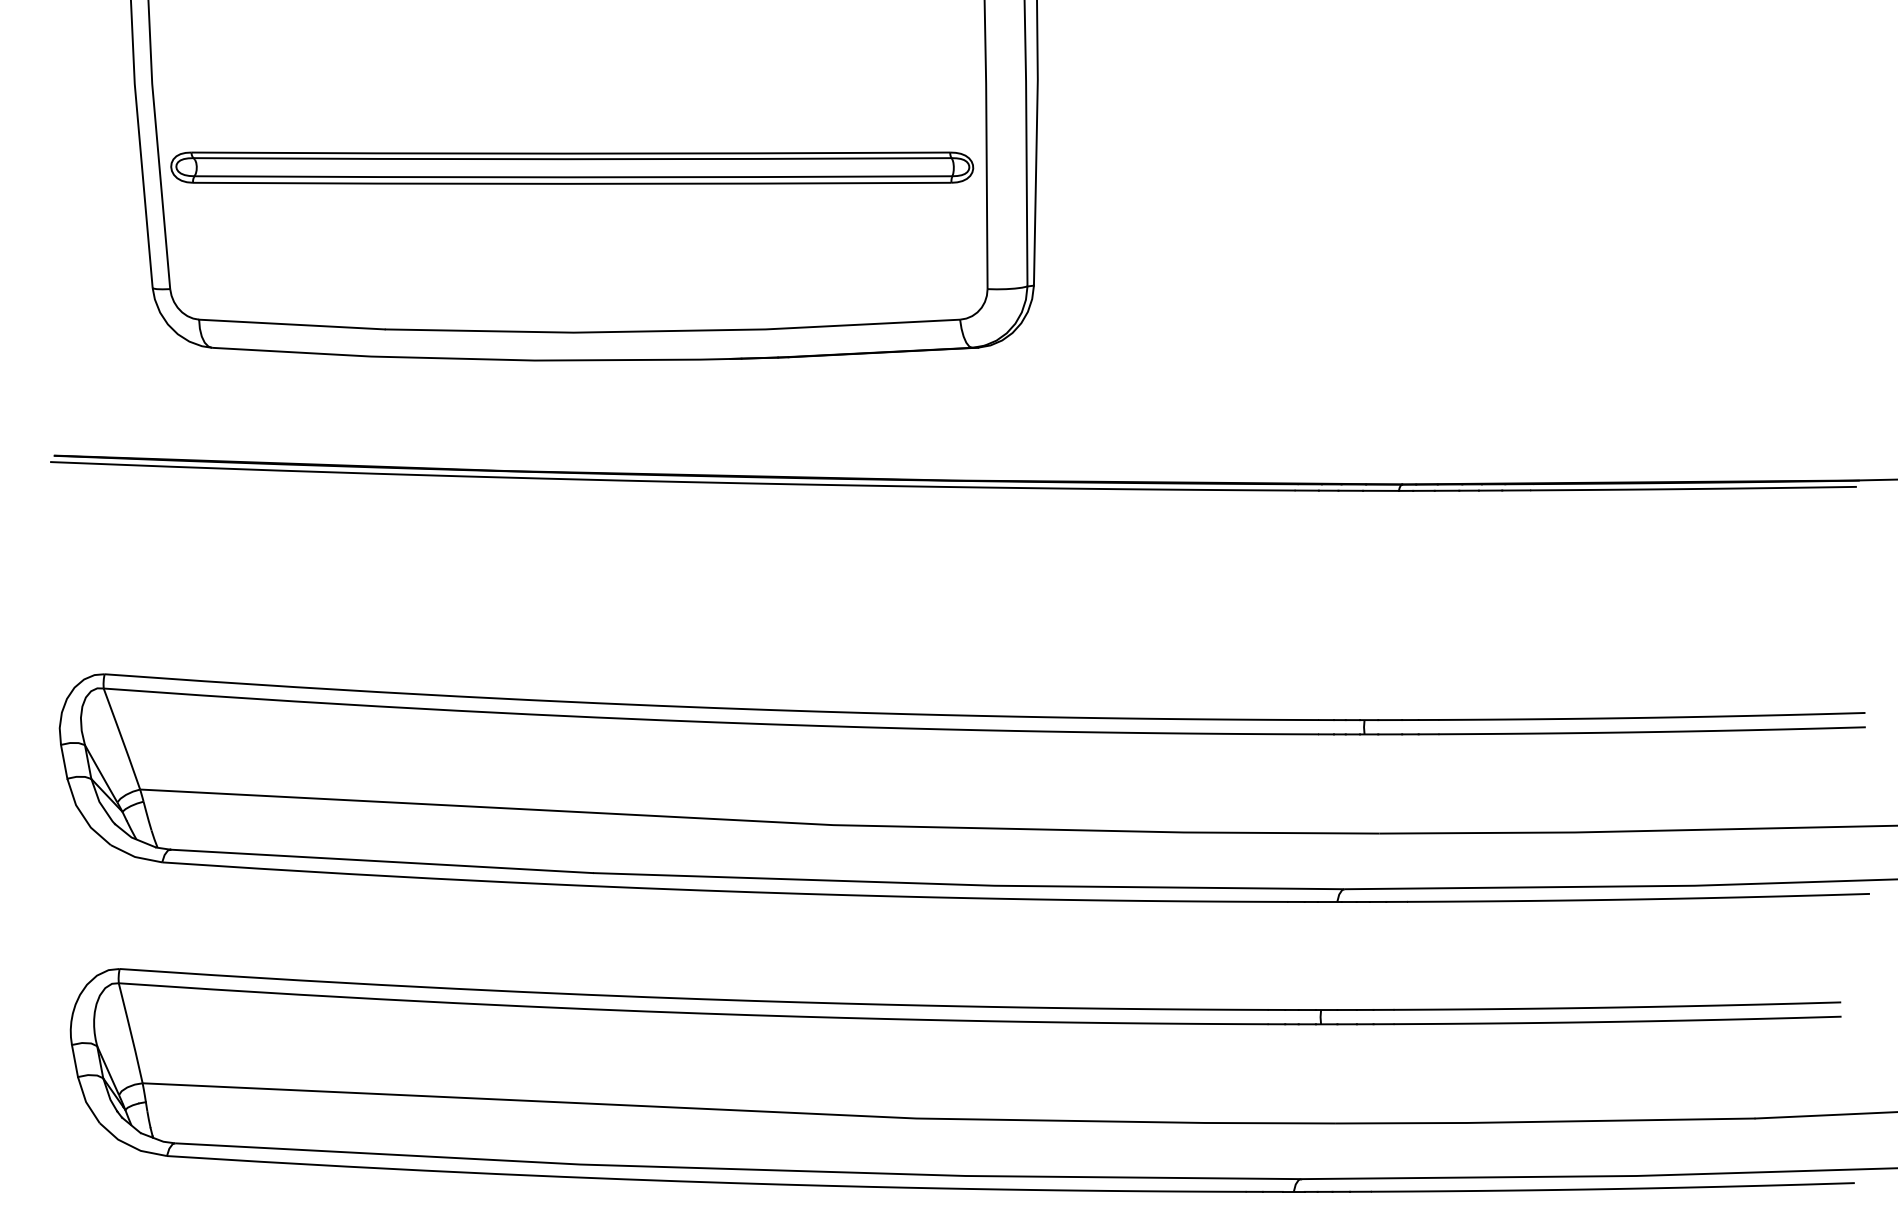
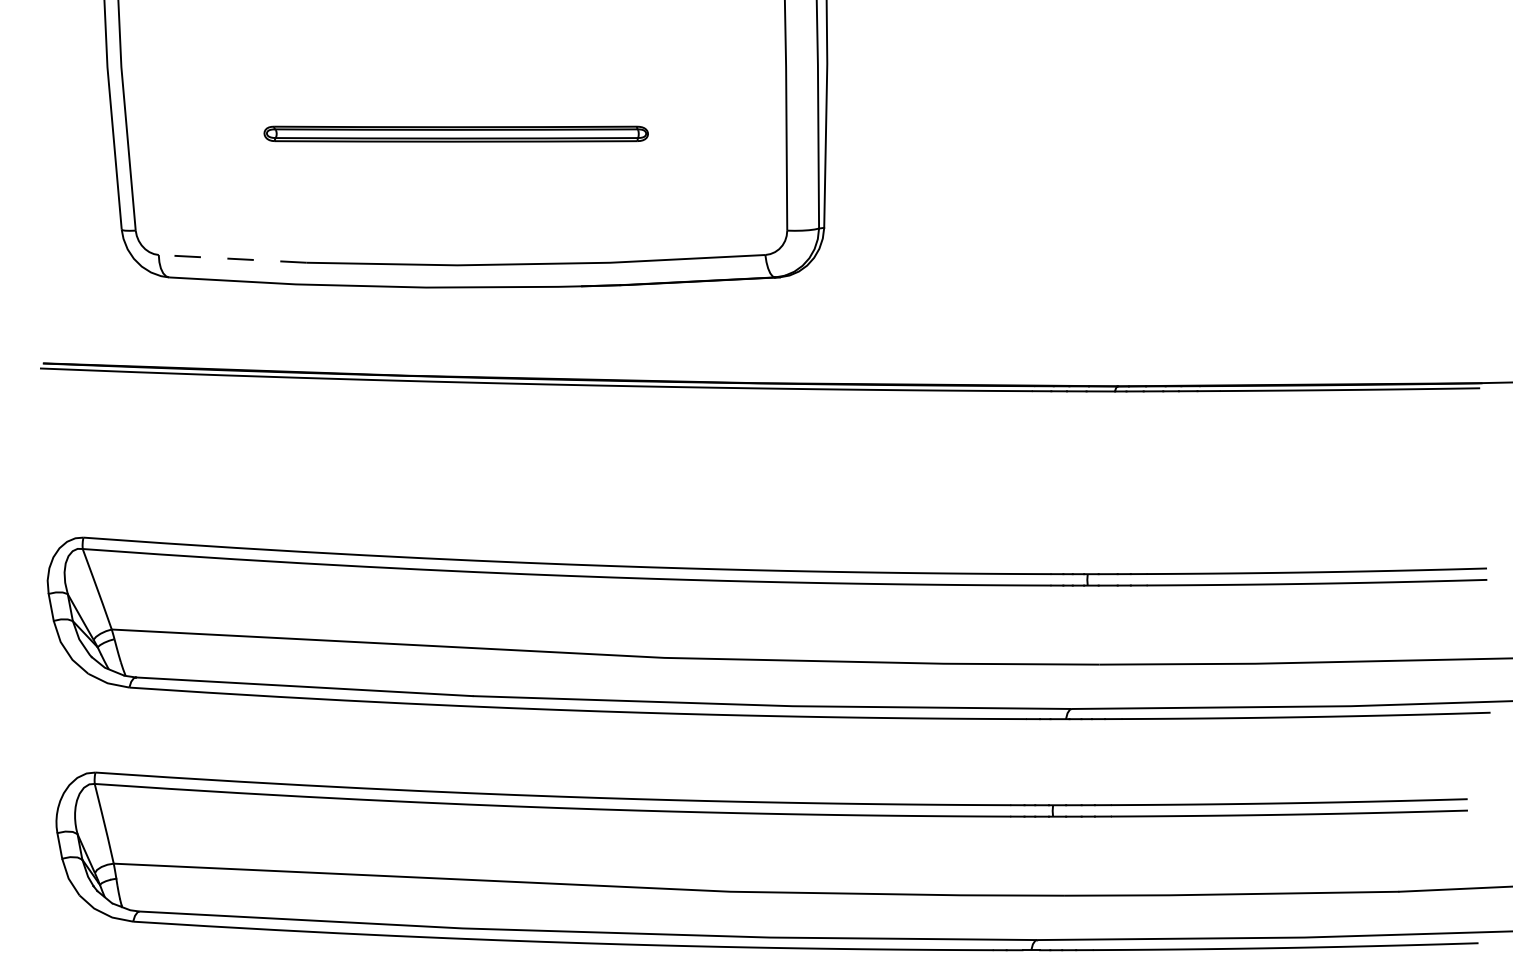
part: (572, 167) -> (456, 133), size x0.6
line: (291, 324) -> (232, 258), solid -> dashed

